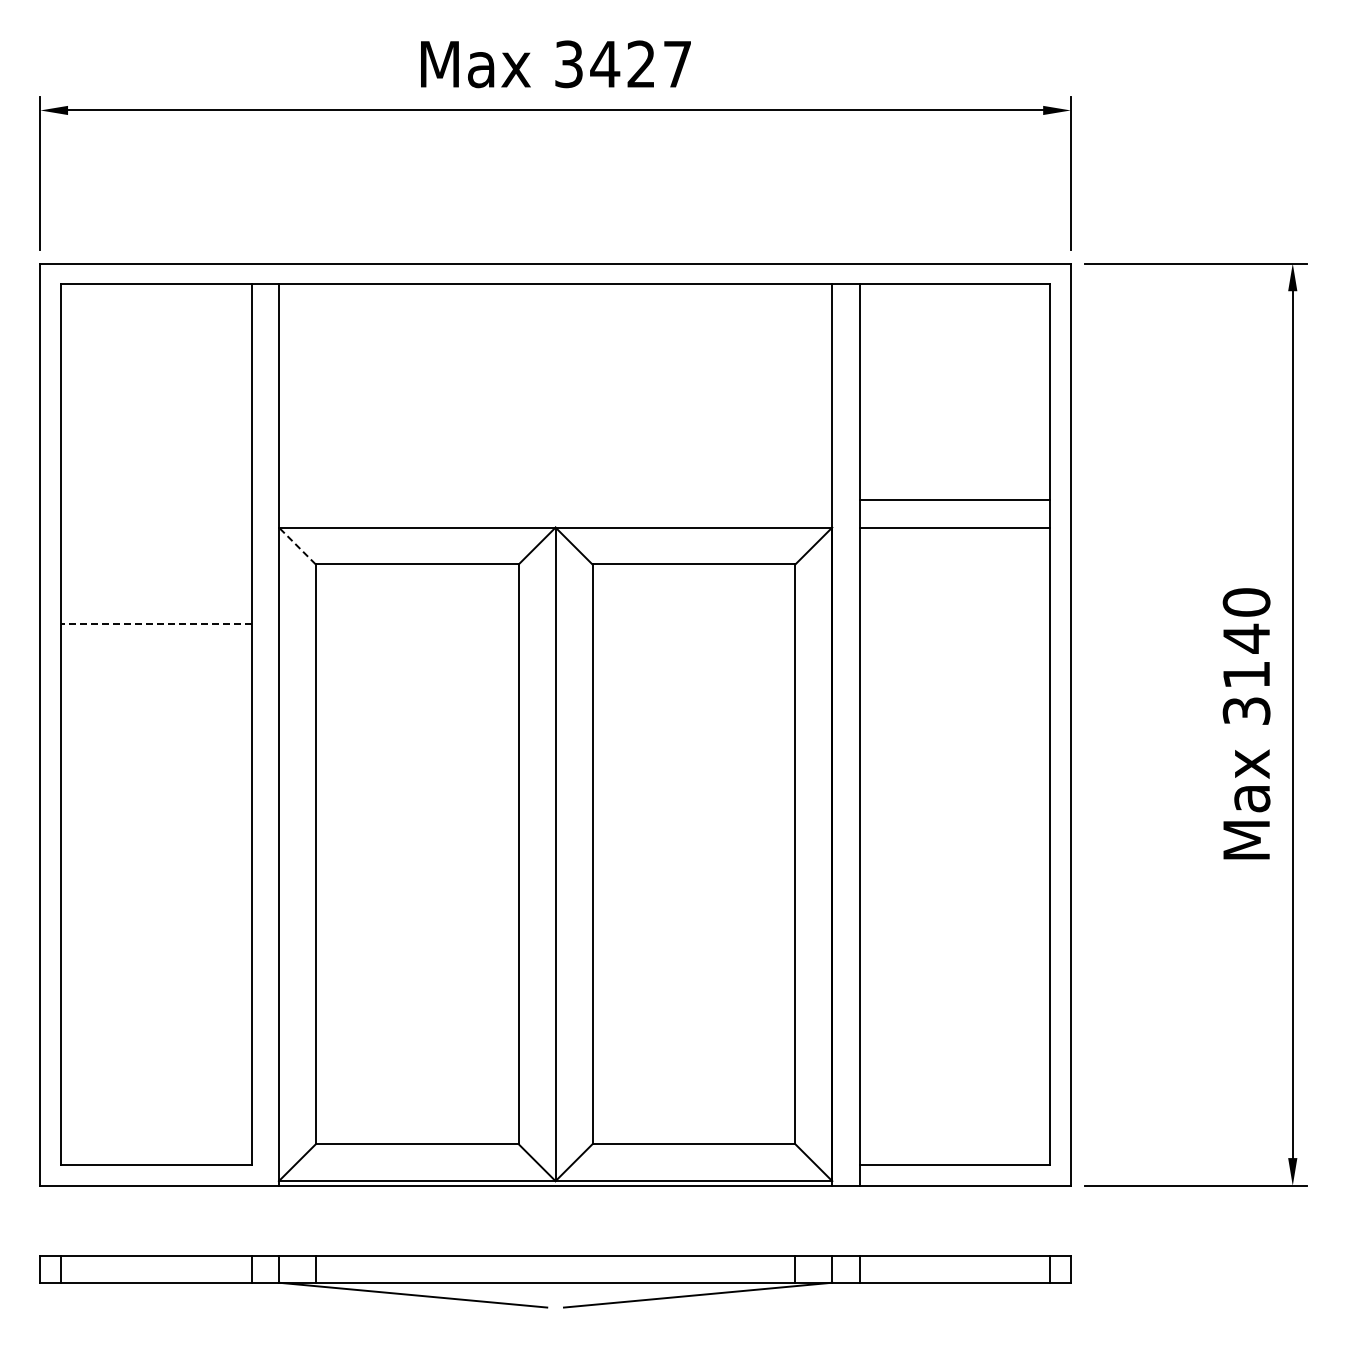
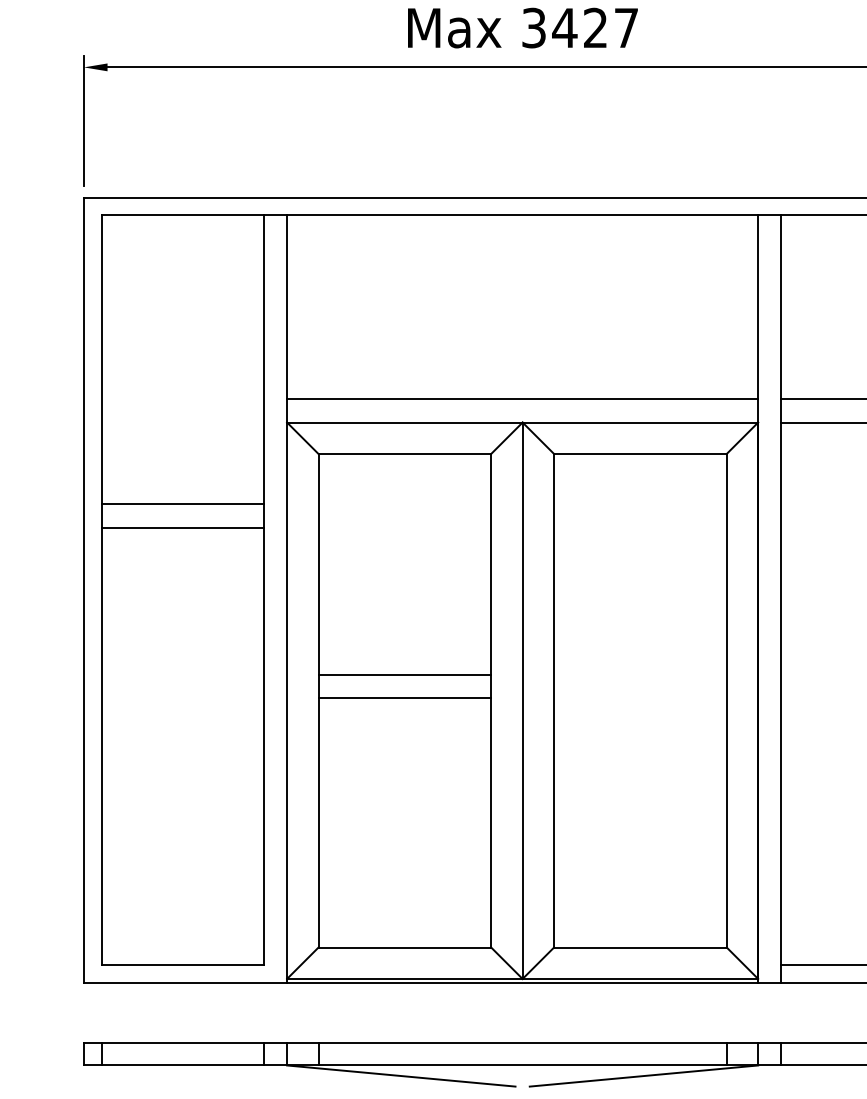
line: (555, 500) -> (522, 399), added
line: (297, 545) -> (302, 437), dashed -> solid
line: (155, 623) -> (181, 504), dashed -> solid
line: (156, 650) -> (182, 527), added
line: (416, 823) -> (404, 674), added
line: (416, 850) -> (404, 697), added

